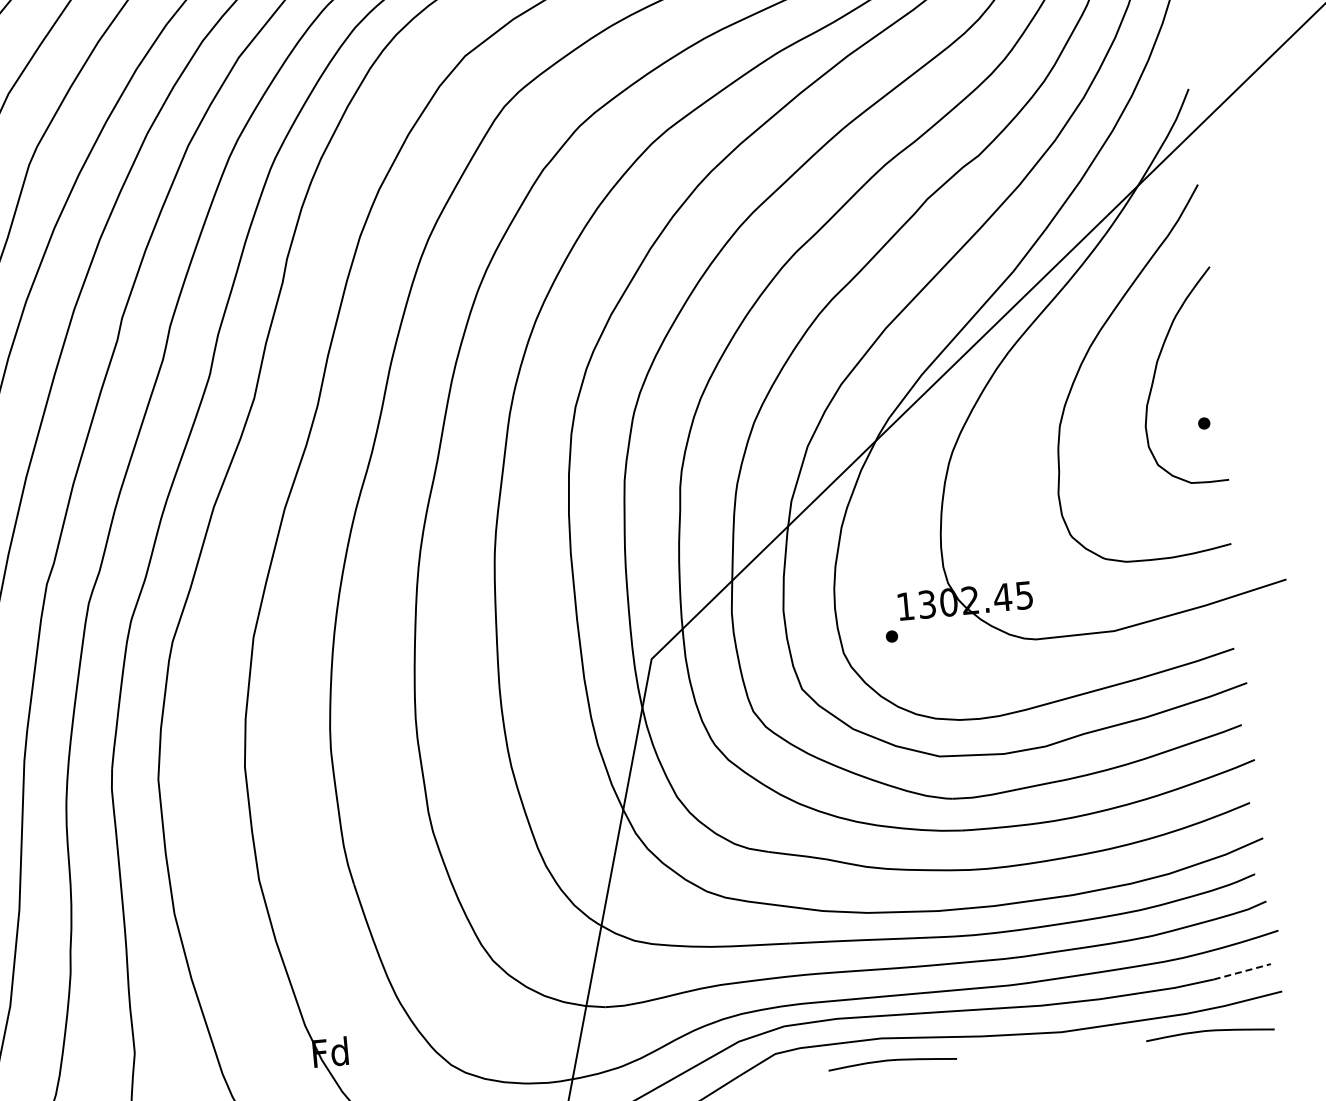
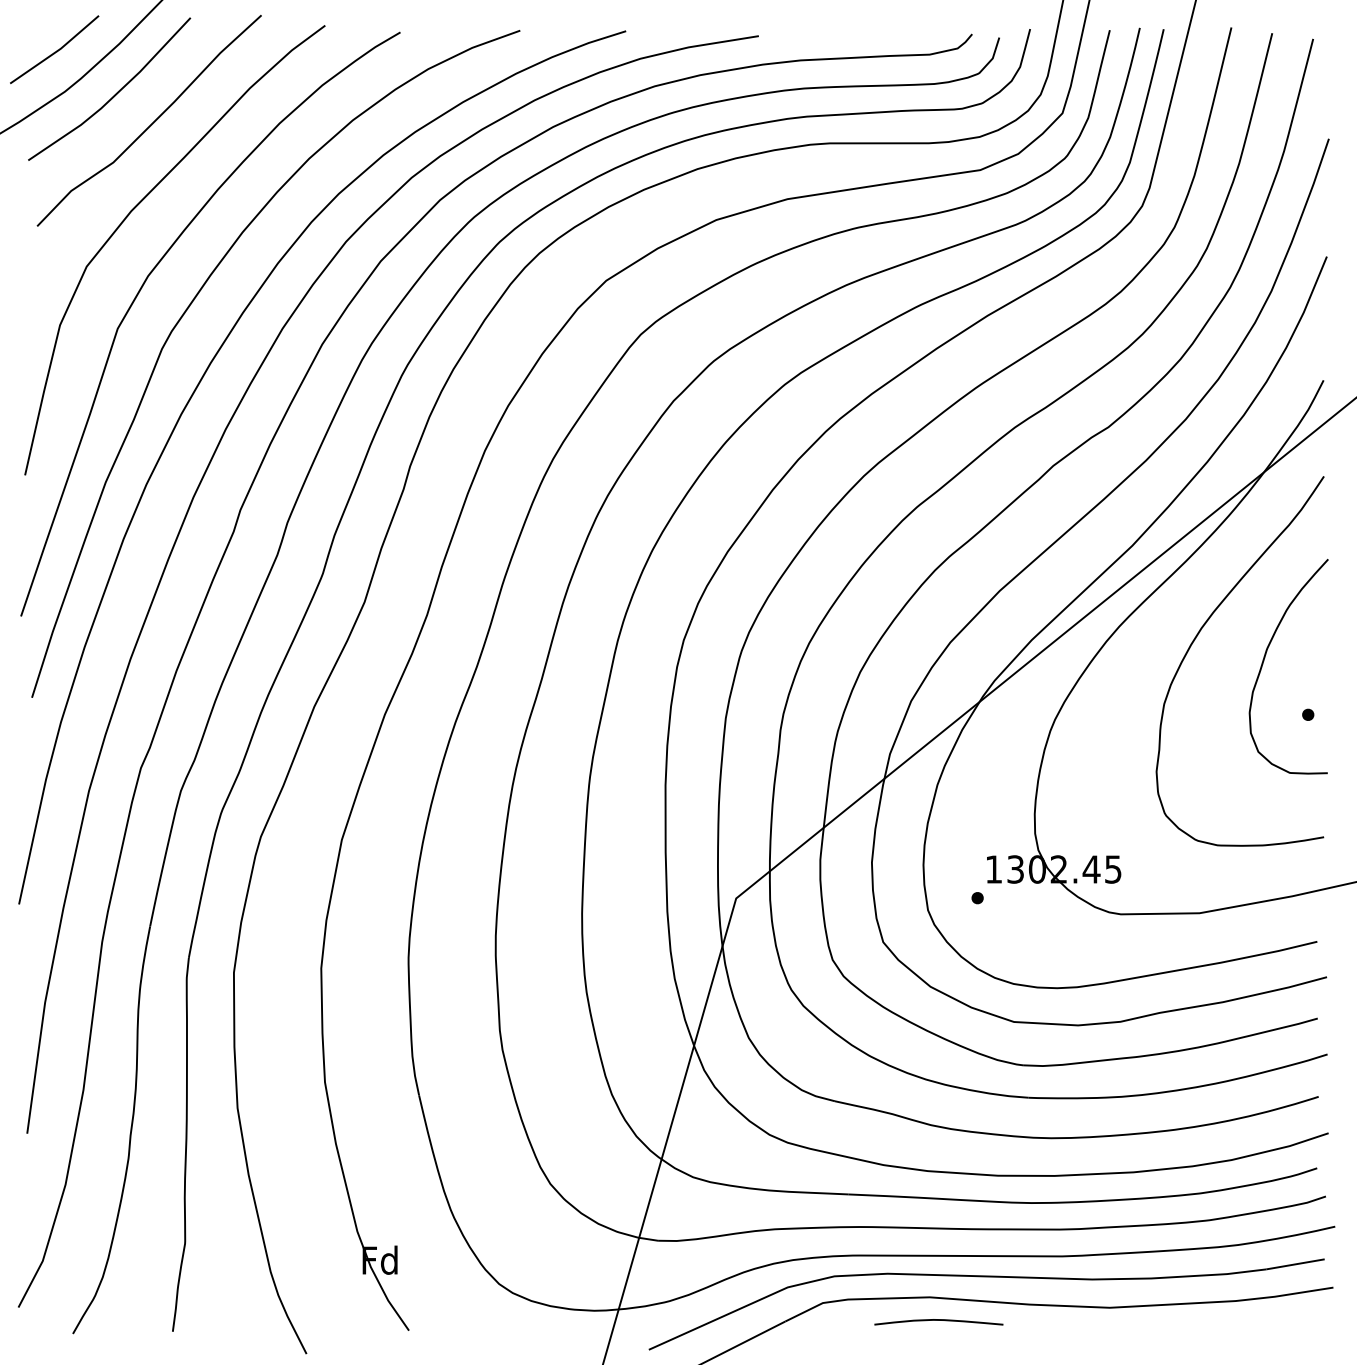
line: (1242, 971) -> (1295, 1264), dashed -> solid
curve: (1209, 1031) -> (1257, 1320), removed

